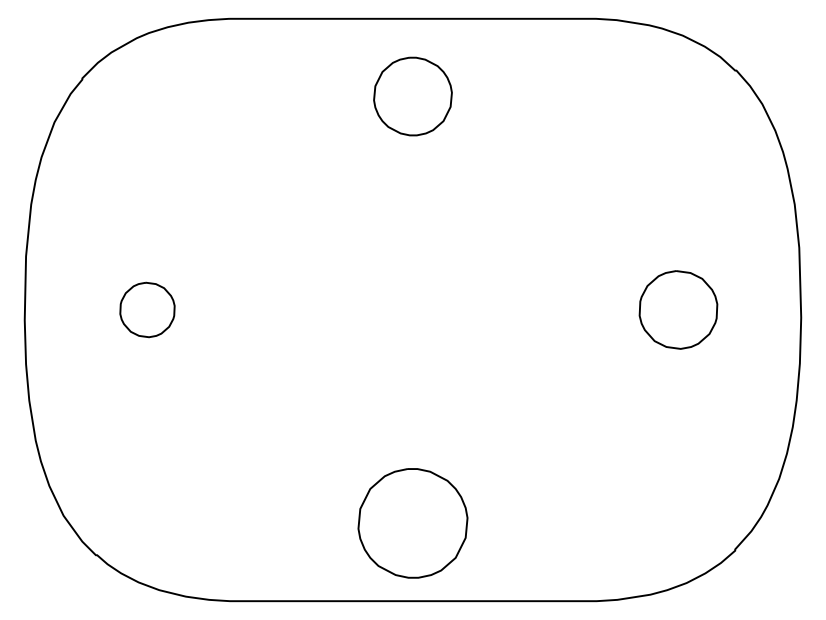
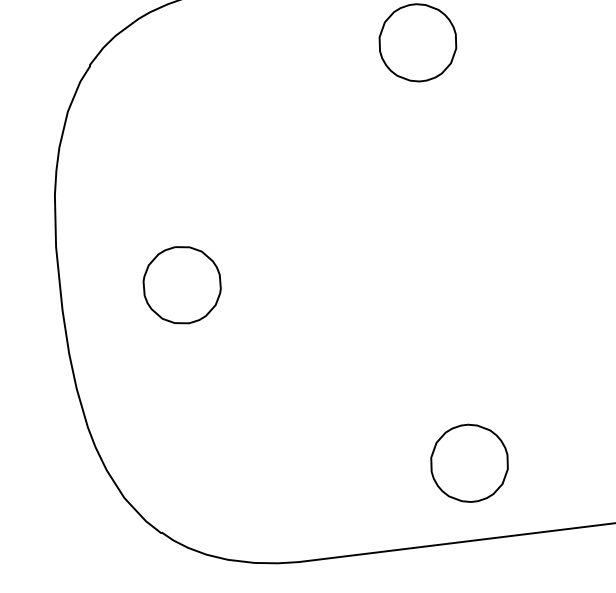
part: (147, 309) -> (182, 284), size x1.43
part: (412, 523) -> (469, 463), size x0.71

